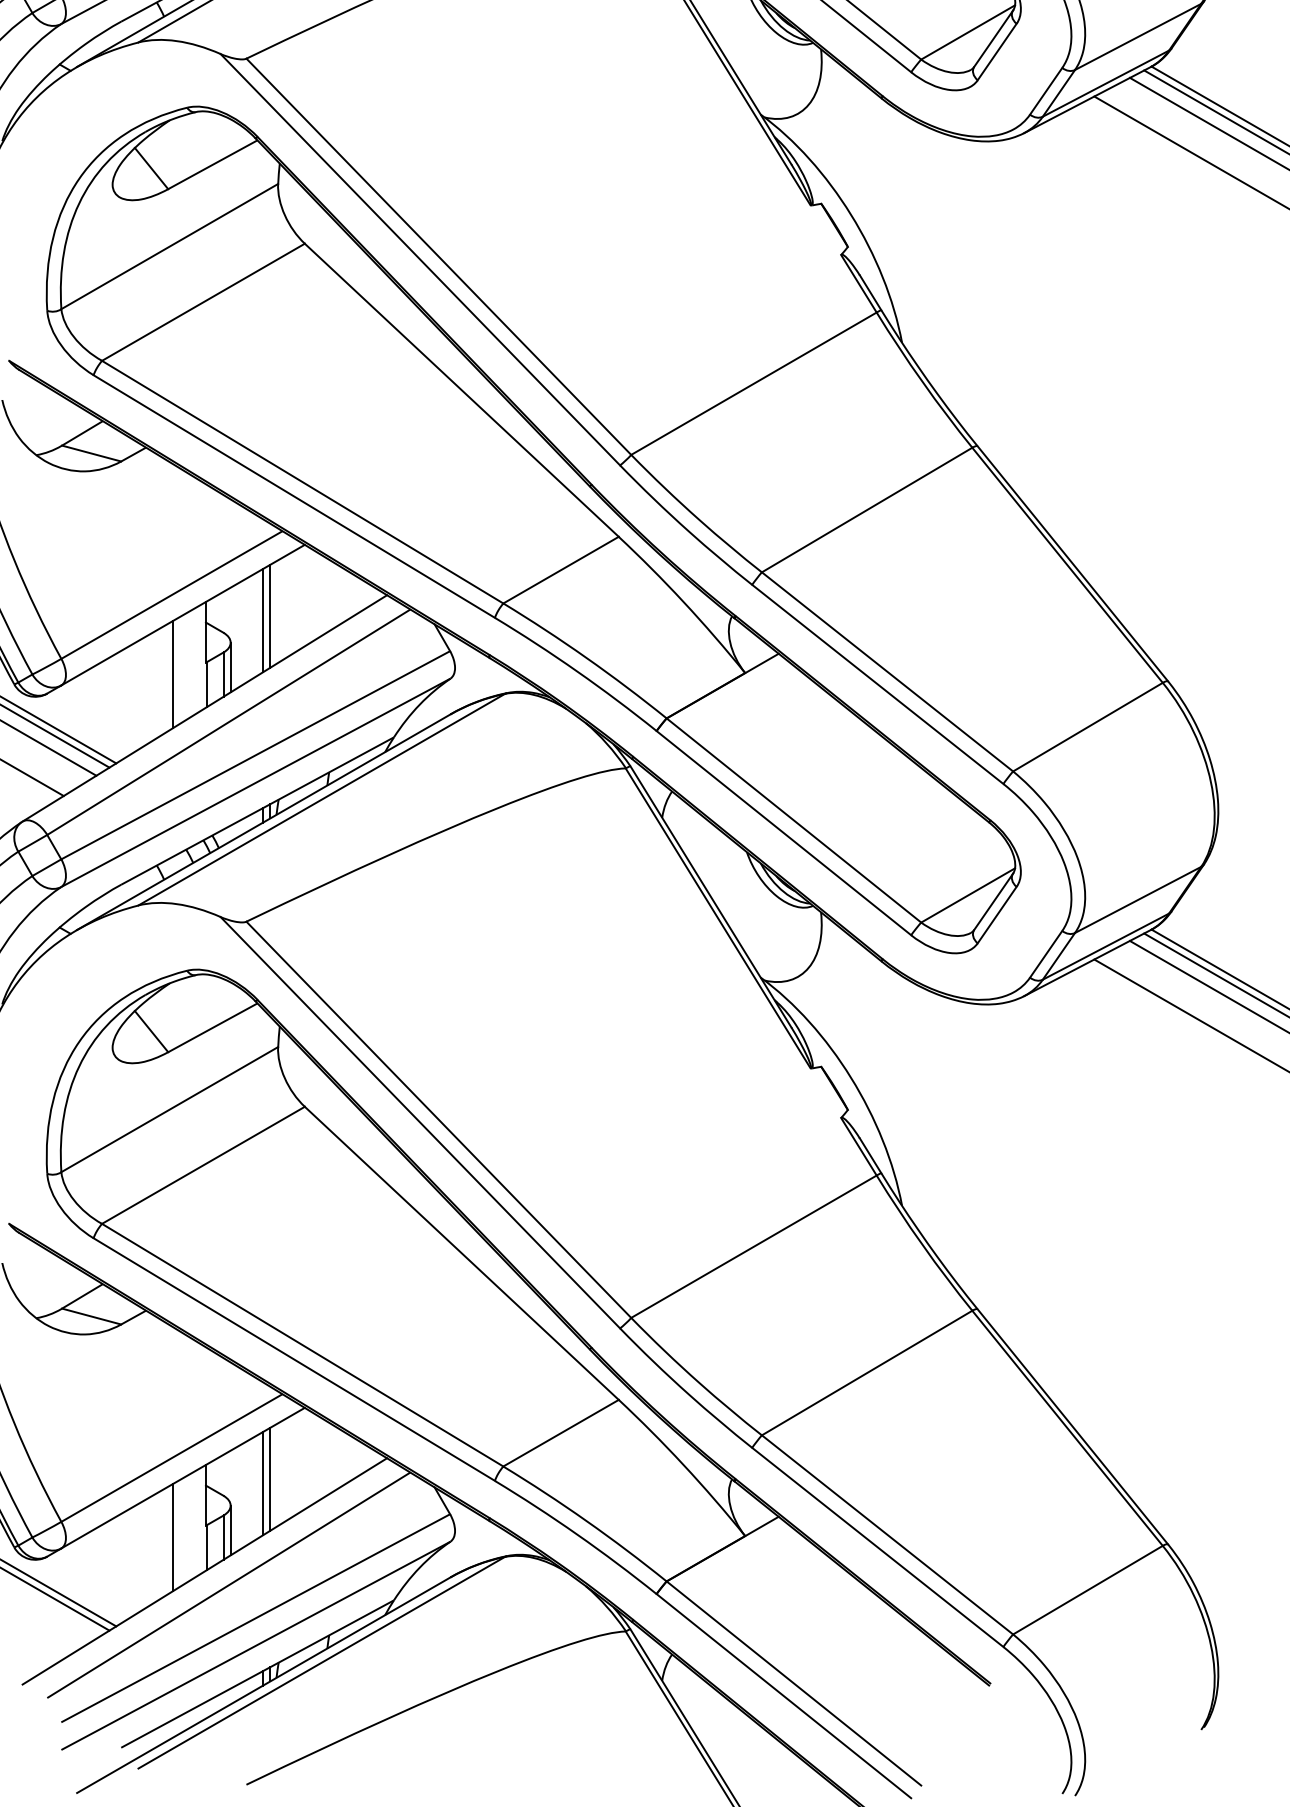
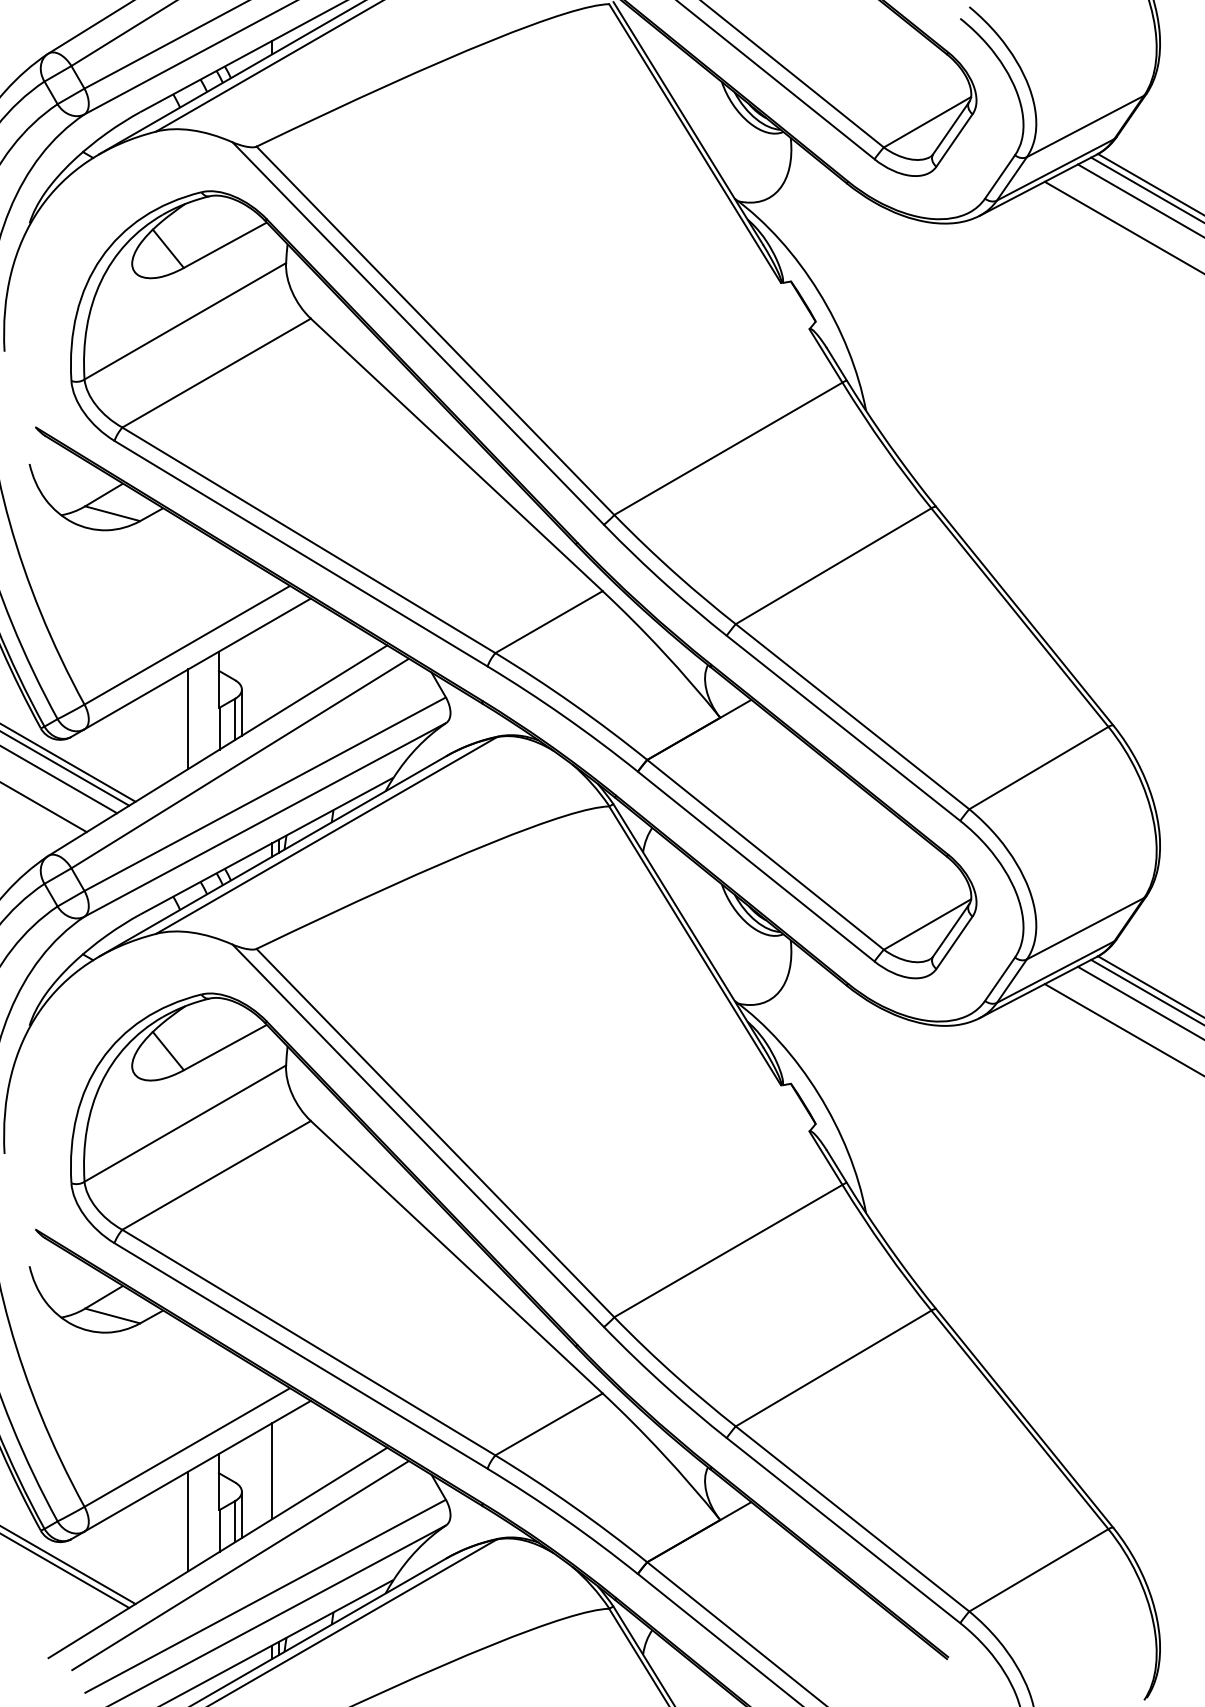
line: (270, 615) -> (278, 664), removed
line: (263, 620) -> (272, 668), removed
line: (270, 1479) -> (278, 1467), removed

